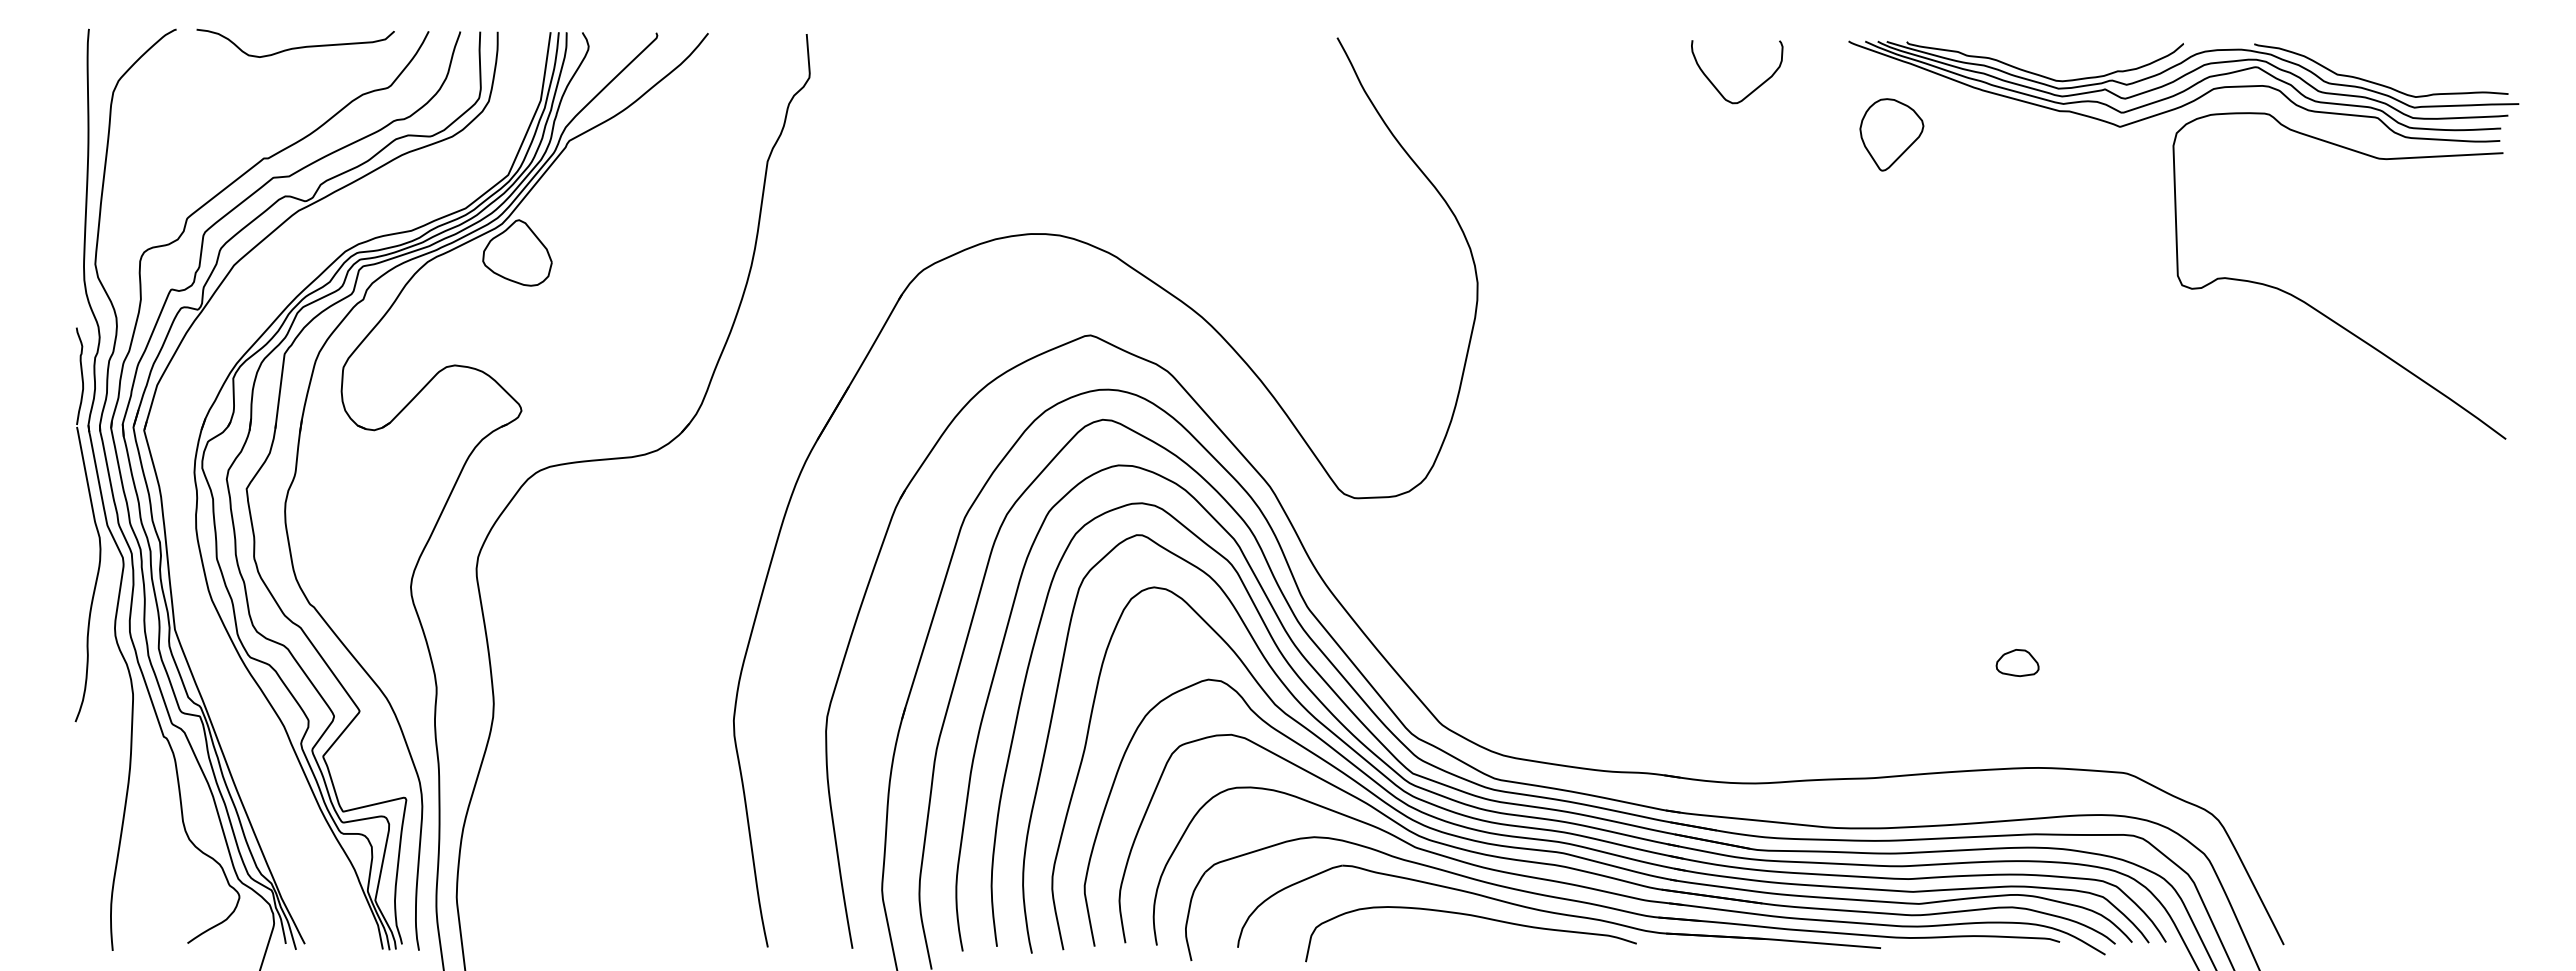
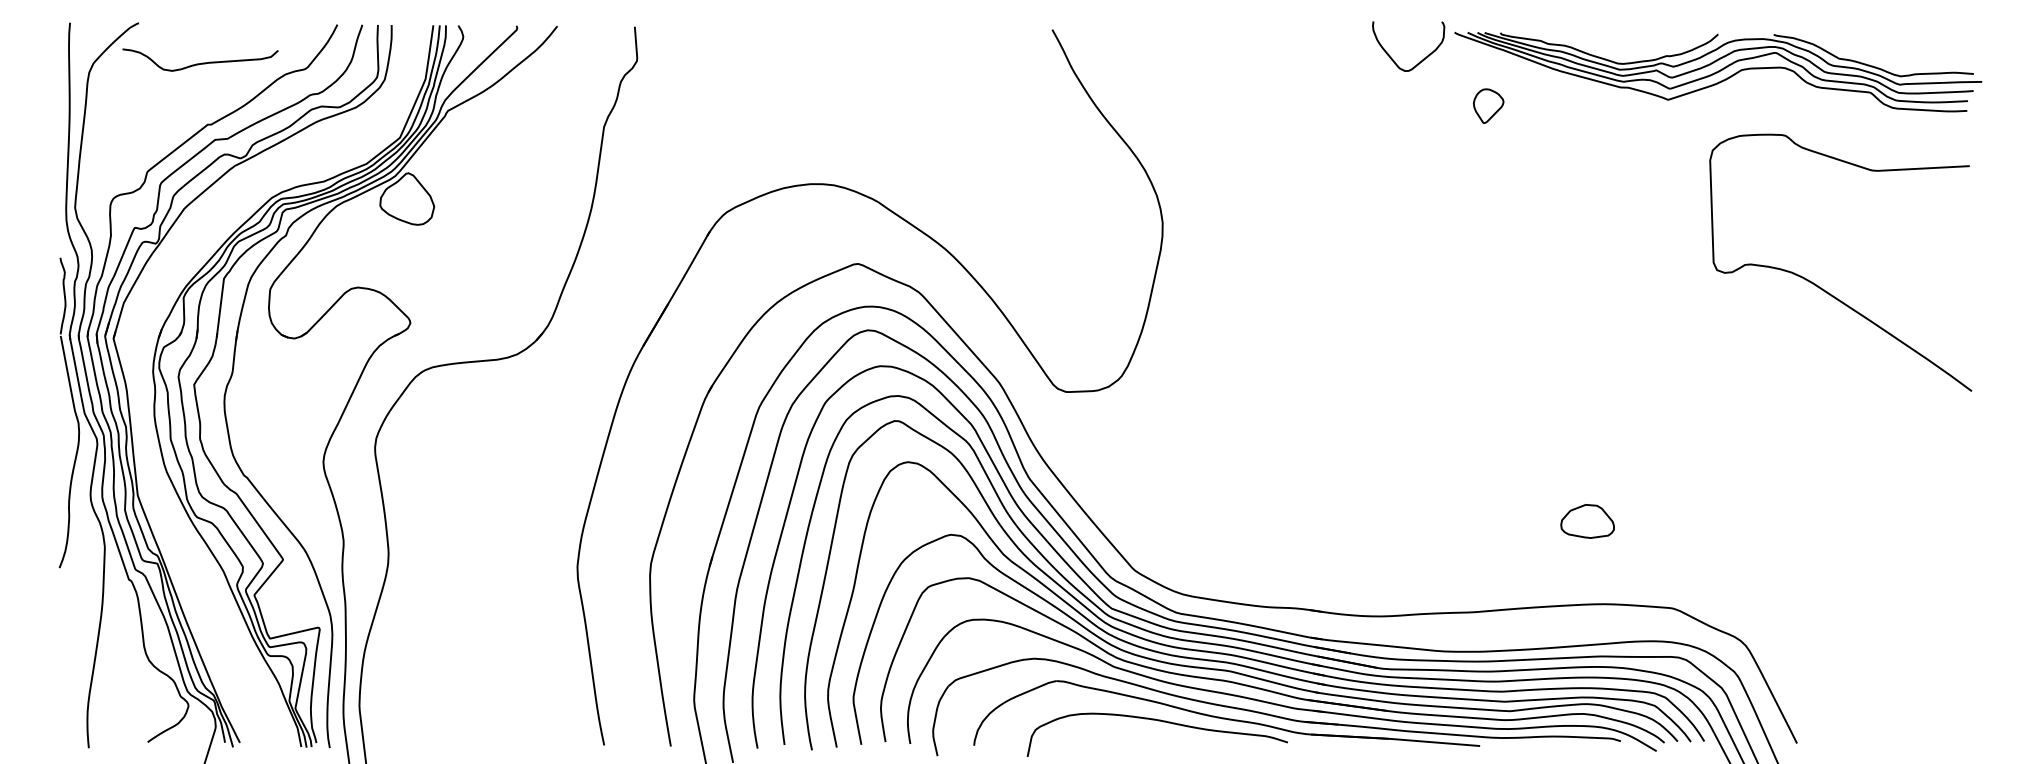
curve: (295, 47) -> (200, 63), moved
curve: (1752, 90) -> (1420, 60), moved
part: (1891, 134) -> (1488, 105), size x0.6
curve: (2317, 309) -> (1823, 289), moved
part: (2017, 663) -> (1587, 522), size x1.6

